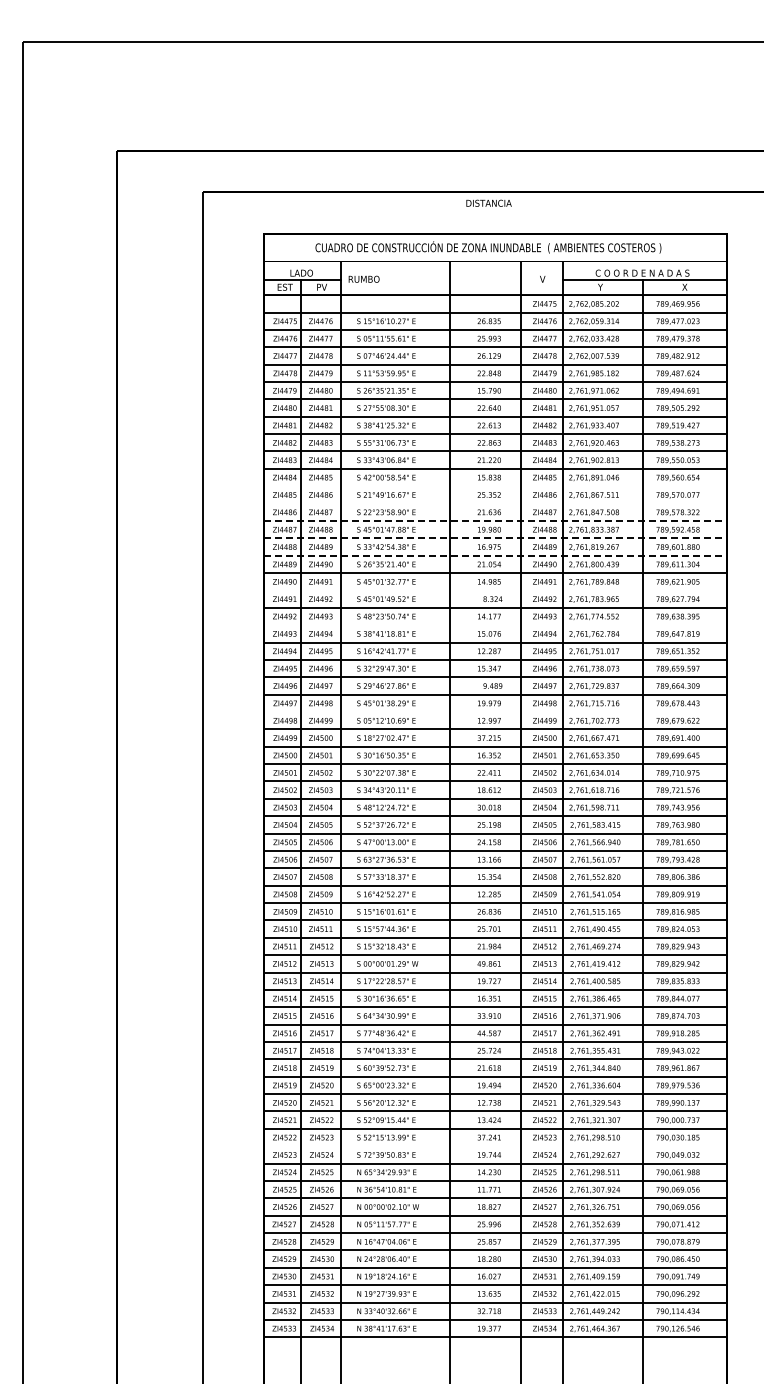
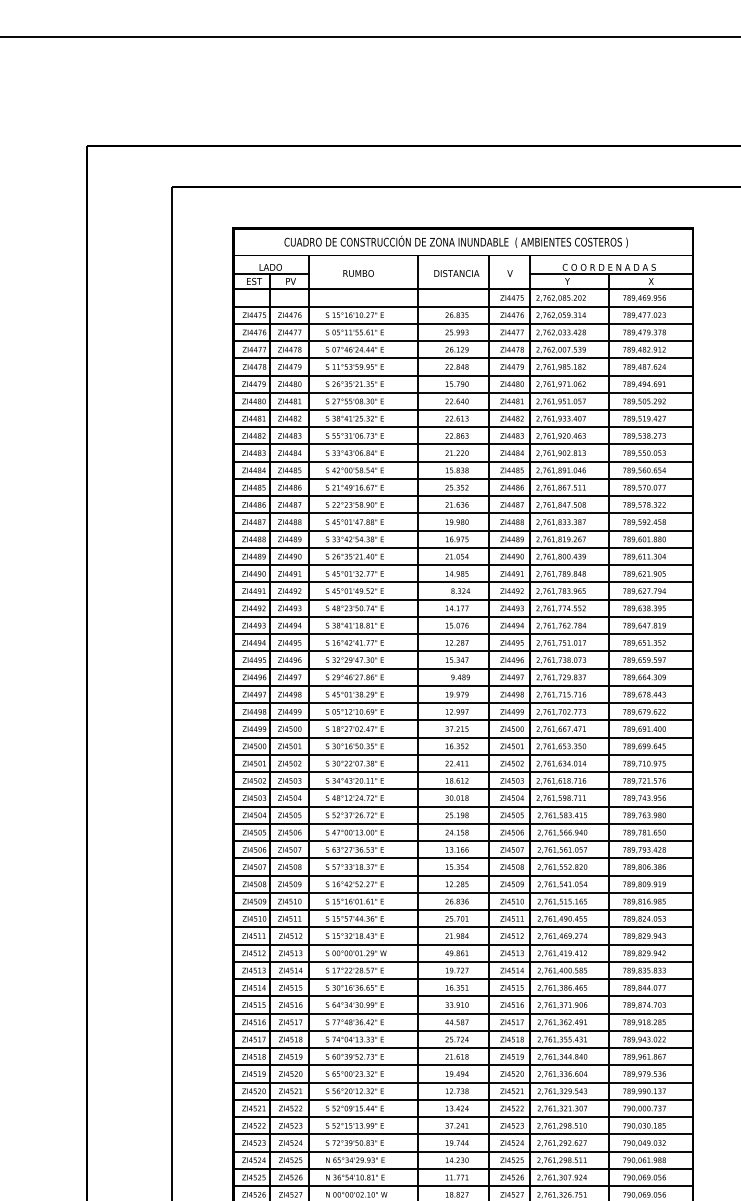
text: (488, 202) -> (456, 272), moved
text: (363, 278) -> (357, 272), moved
line: (494, 486) -> (462, 479), added
line: (494, 503) -> (462, 496), added
line: (495, 520) -> (463, 513), dashed -> solid
line: (495, 538) -> (463, 530), dashed -> solid
line: (495, 555) -> (463, 547), dashed -> solid
line: (494, 590) -> (462, 582), added
line: (494, 625) -> (462, 617), added
line: (494, 712) -> (462, 703), added
line: (494, 1146) -> (462, 1134), added

